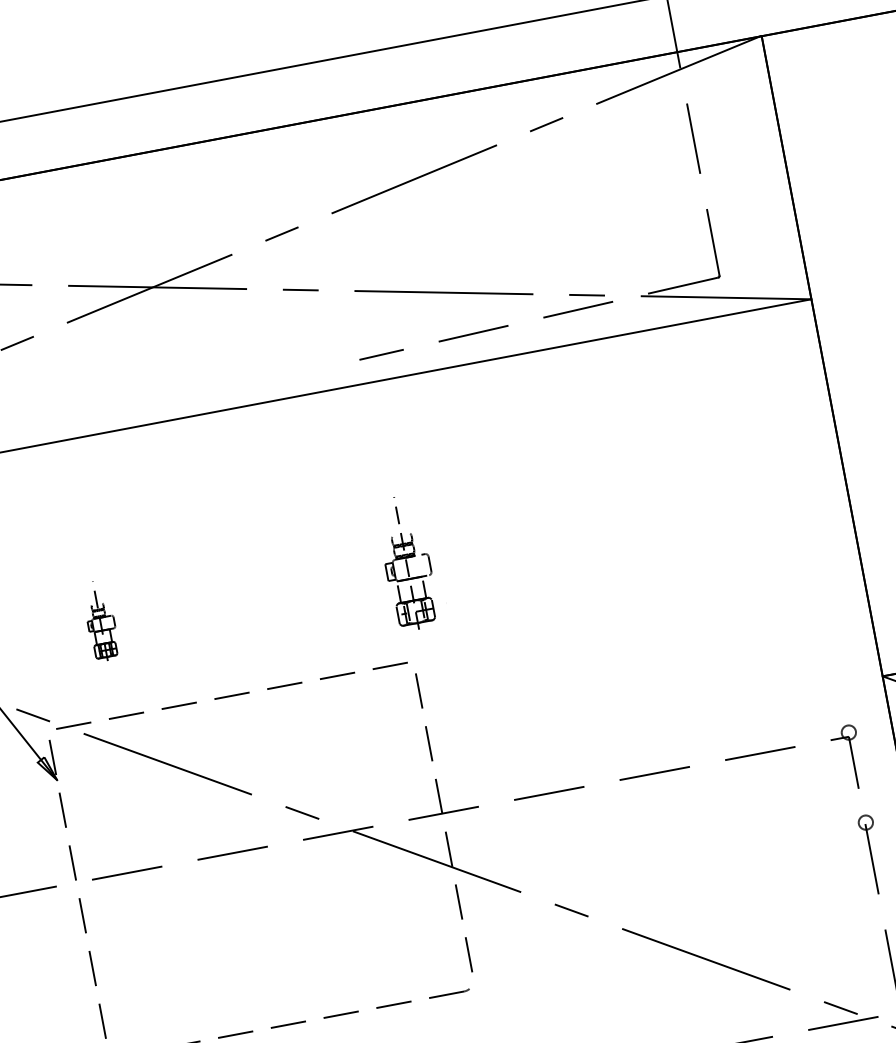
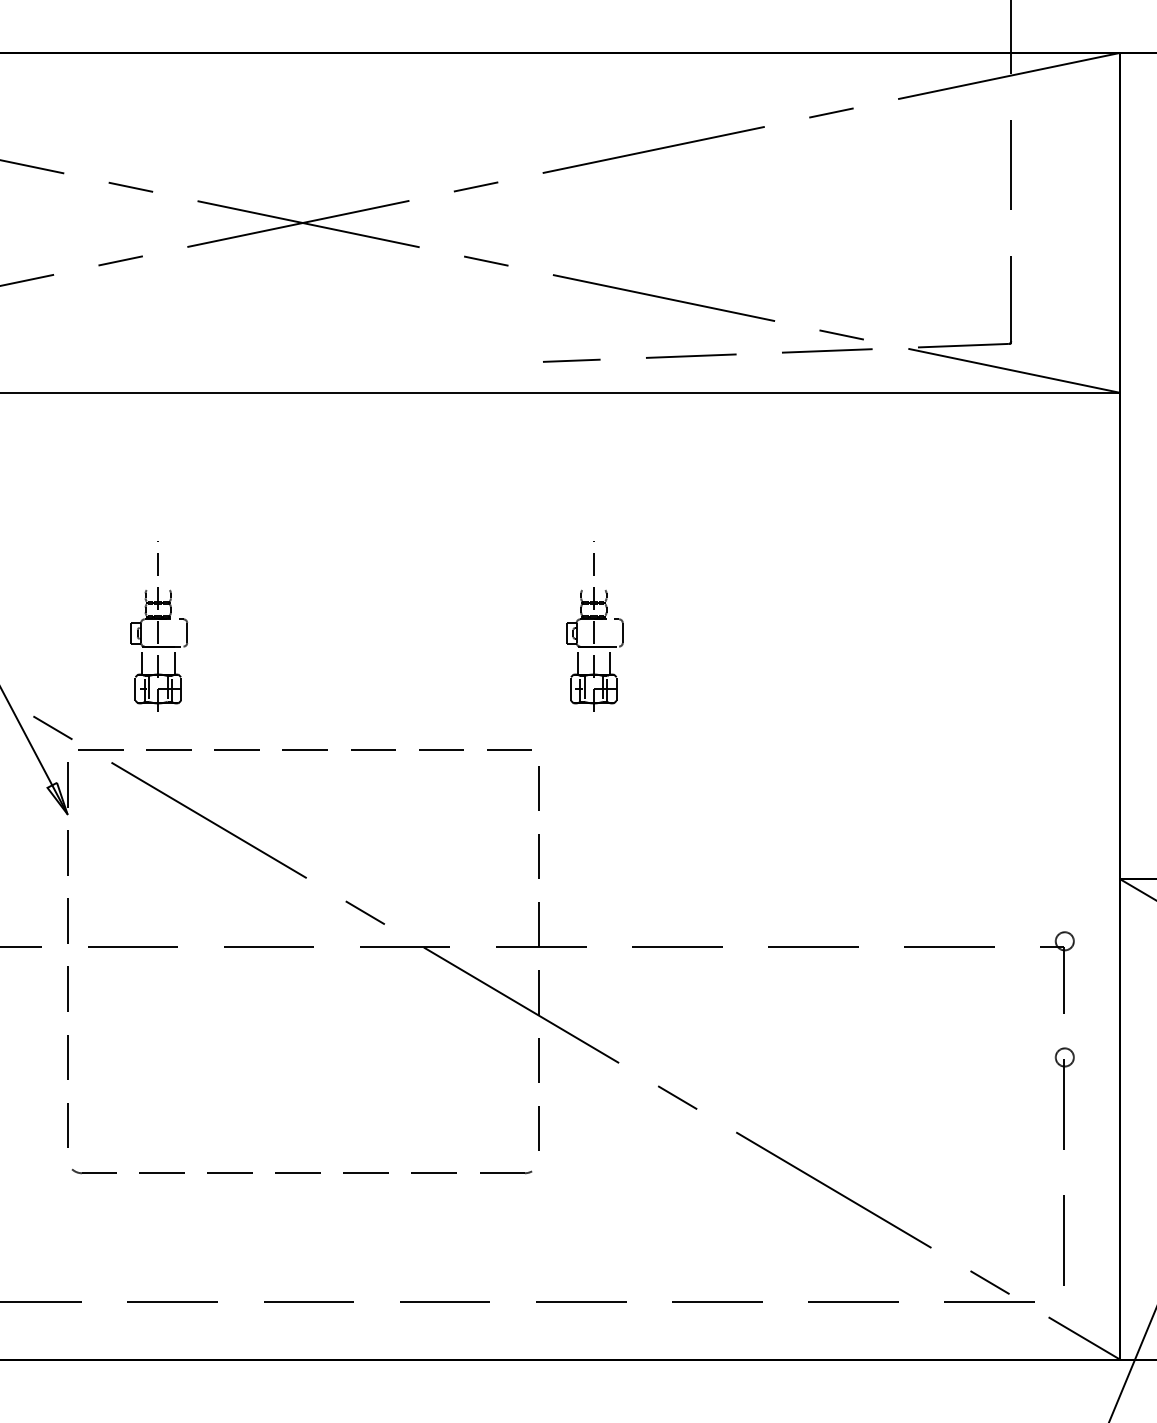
part: (407, 563) -> (594, 626), moved
part: (100, 621) -> (159, 626), size x1.67

